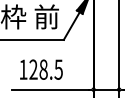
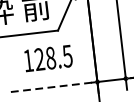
text: (41, 69) -> (48, 58), moved
line: (49, 89) -> (48, 87), solid -> dashed

